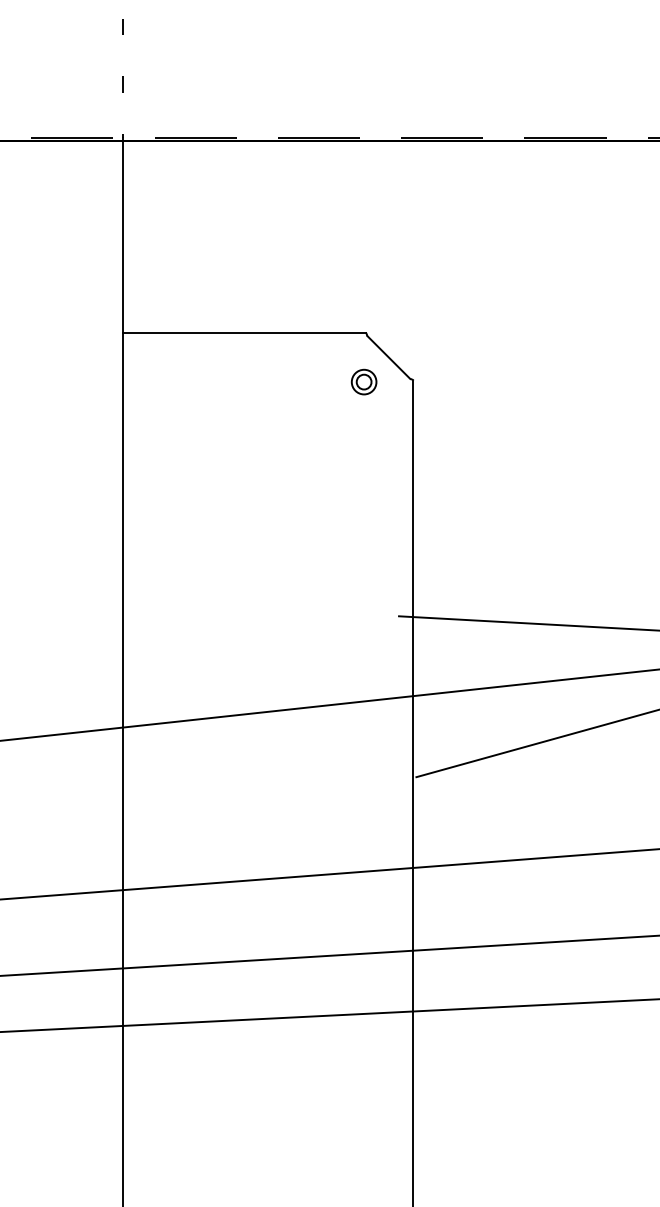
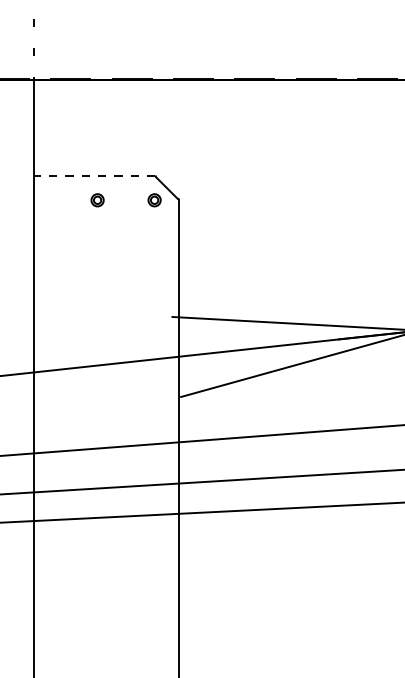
line: (243, 332) -> (94, 175), solid -> dashed
part: (249, 382) -> (97, 200), added

